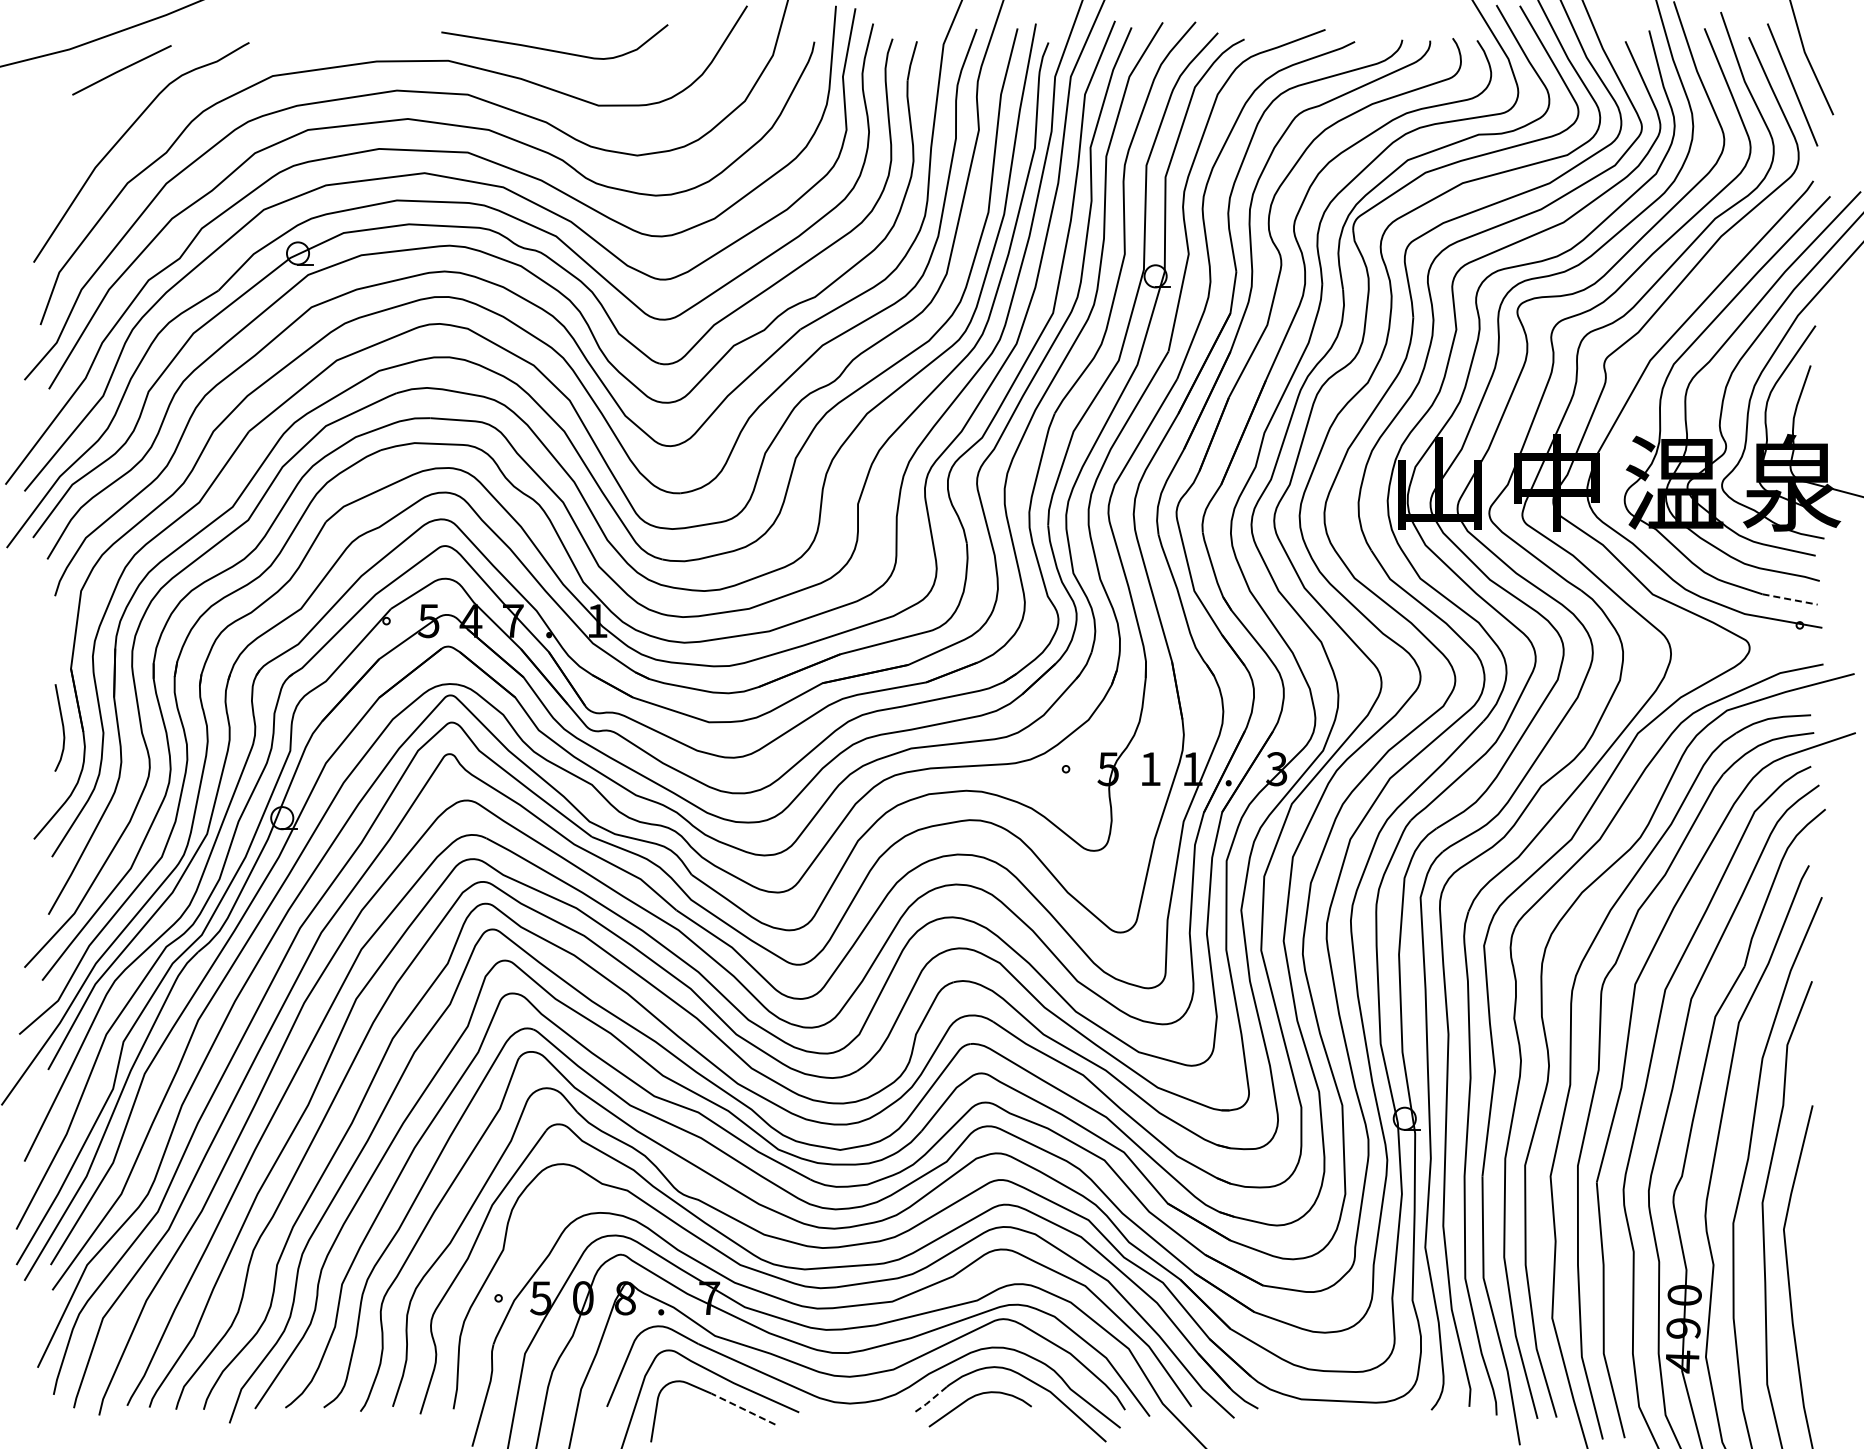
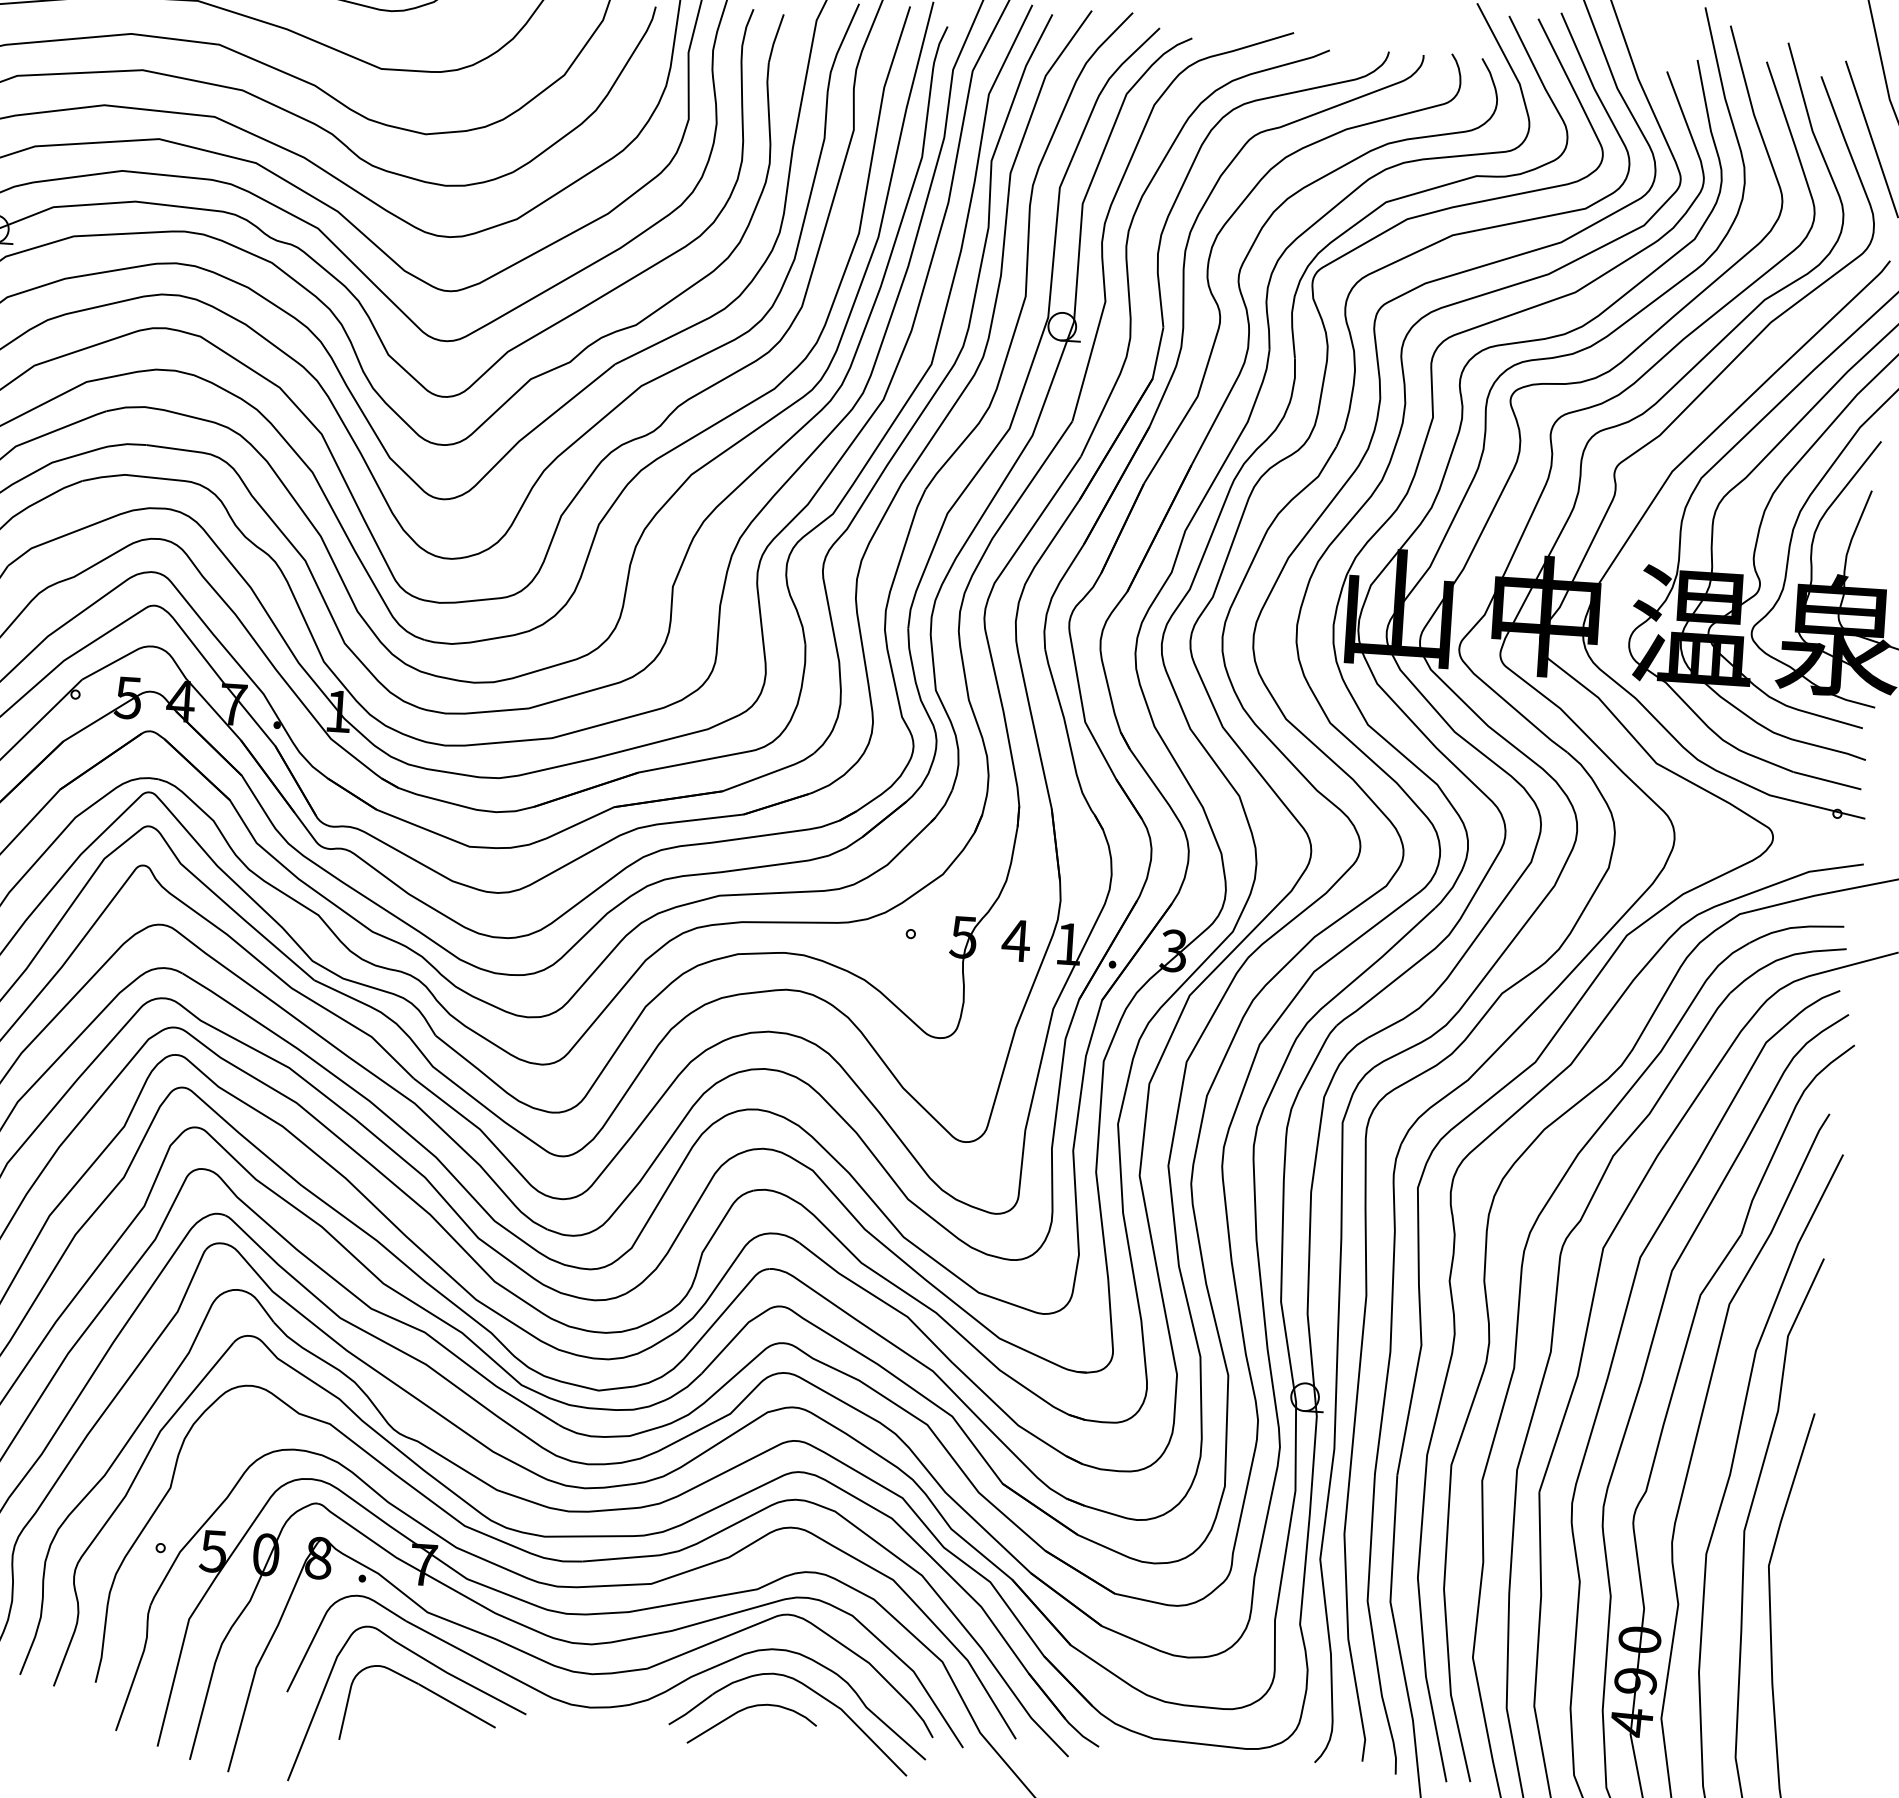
line: (1790, 599) -> (1827, 780), dashed -> solid
text: (1150, 768) -> (1016, 939), 1 -> 4
line: (930, 1401) -> (690, 1711), dashed -> solid
line: (743, 1408) -> (457, 1705), dashed -> solid

